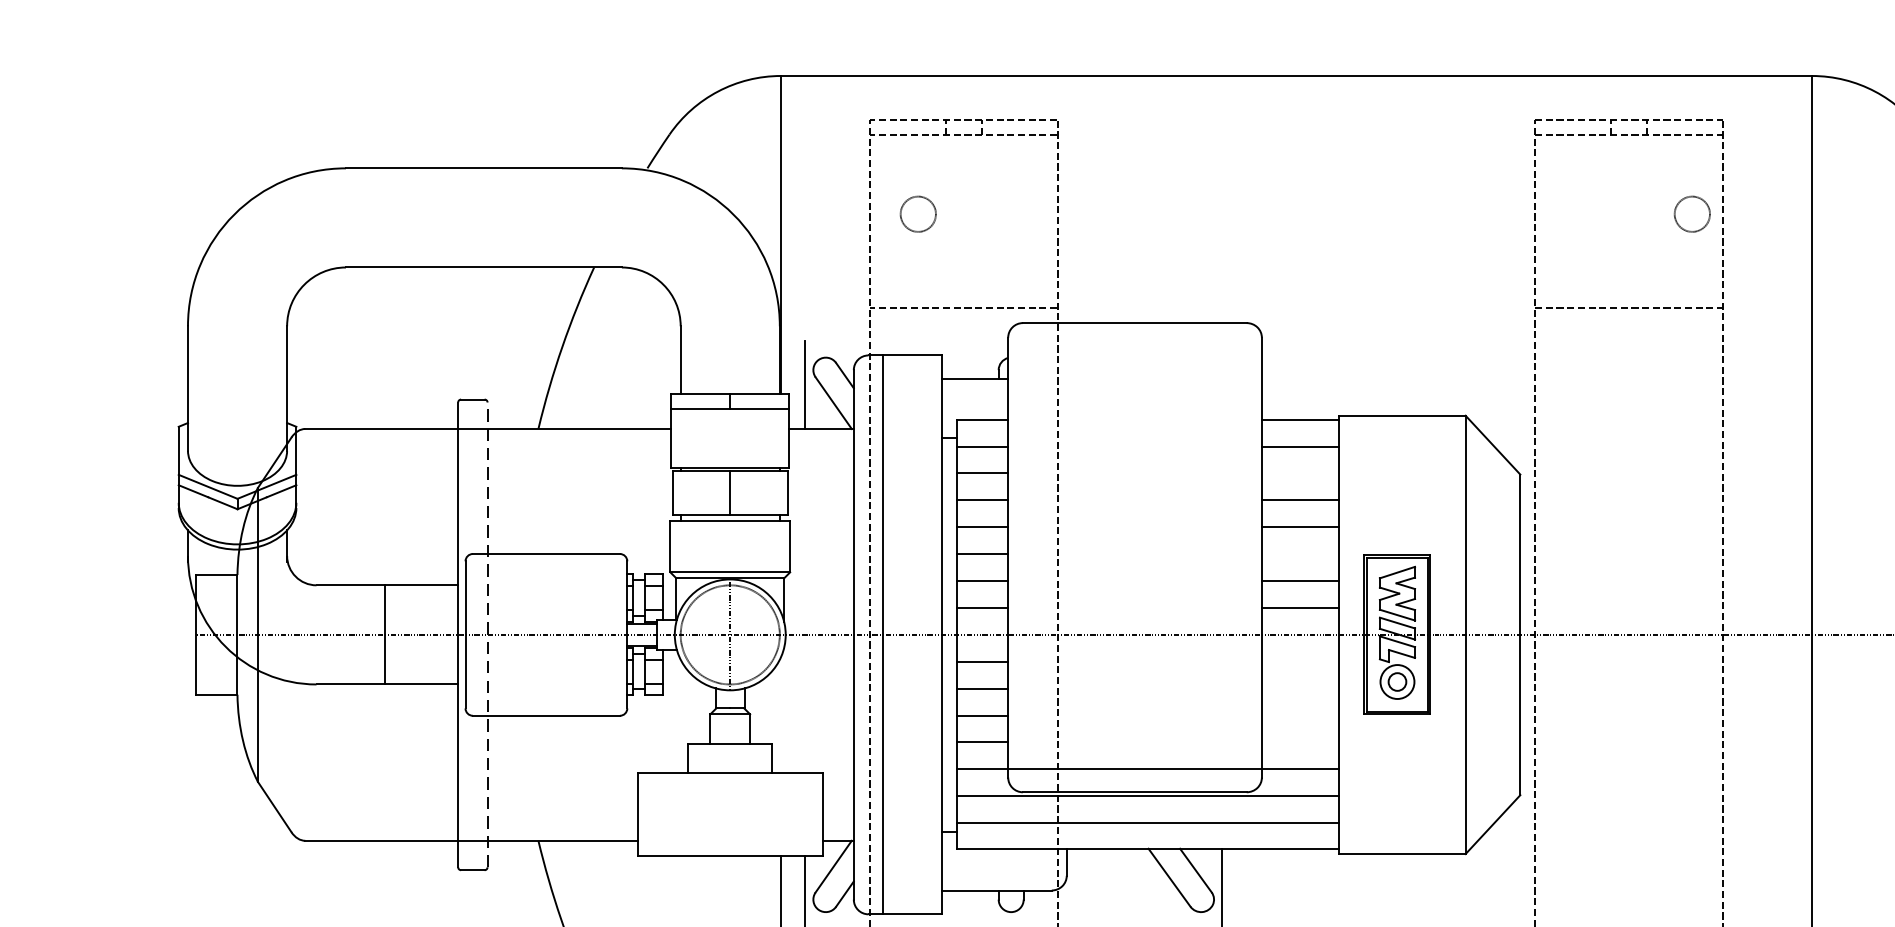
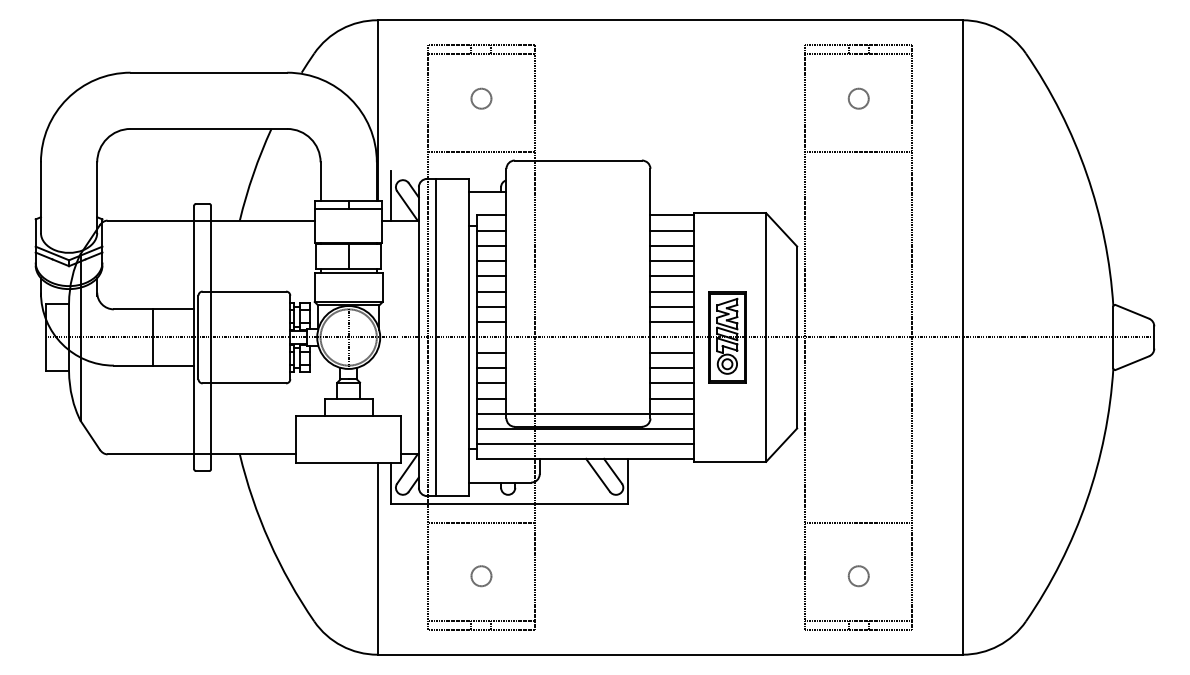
circle: (918, 213) -> (481, 98), moved
circle: (1691, 213) -> (858, 98), moved
line: (1300, 472) -> (672, 245), added
line: (1300, 553) -> (672, 291), added
line: (488, 634) -> (211, 337), dashed -> solid
line: (1300, 661) -> (672, 352), added
line: (1300, 689) -> (672, 368), added
line: (1300, 715) -> (672, 383), added
line: (1300, 742) -> (672, 398), added

